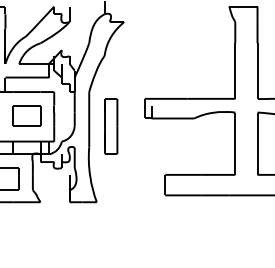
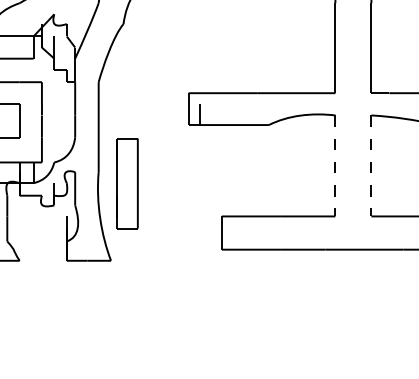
part: (111, 126) -> (128, 183), moved
line: (235, 144) -> (335, 167), solid -> dashed
line: (257, 144) -> (371, 167), solid -> dashed

